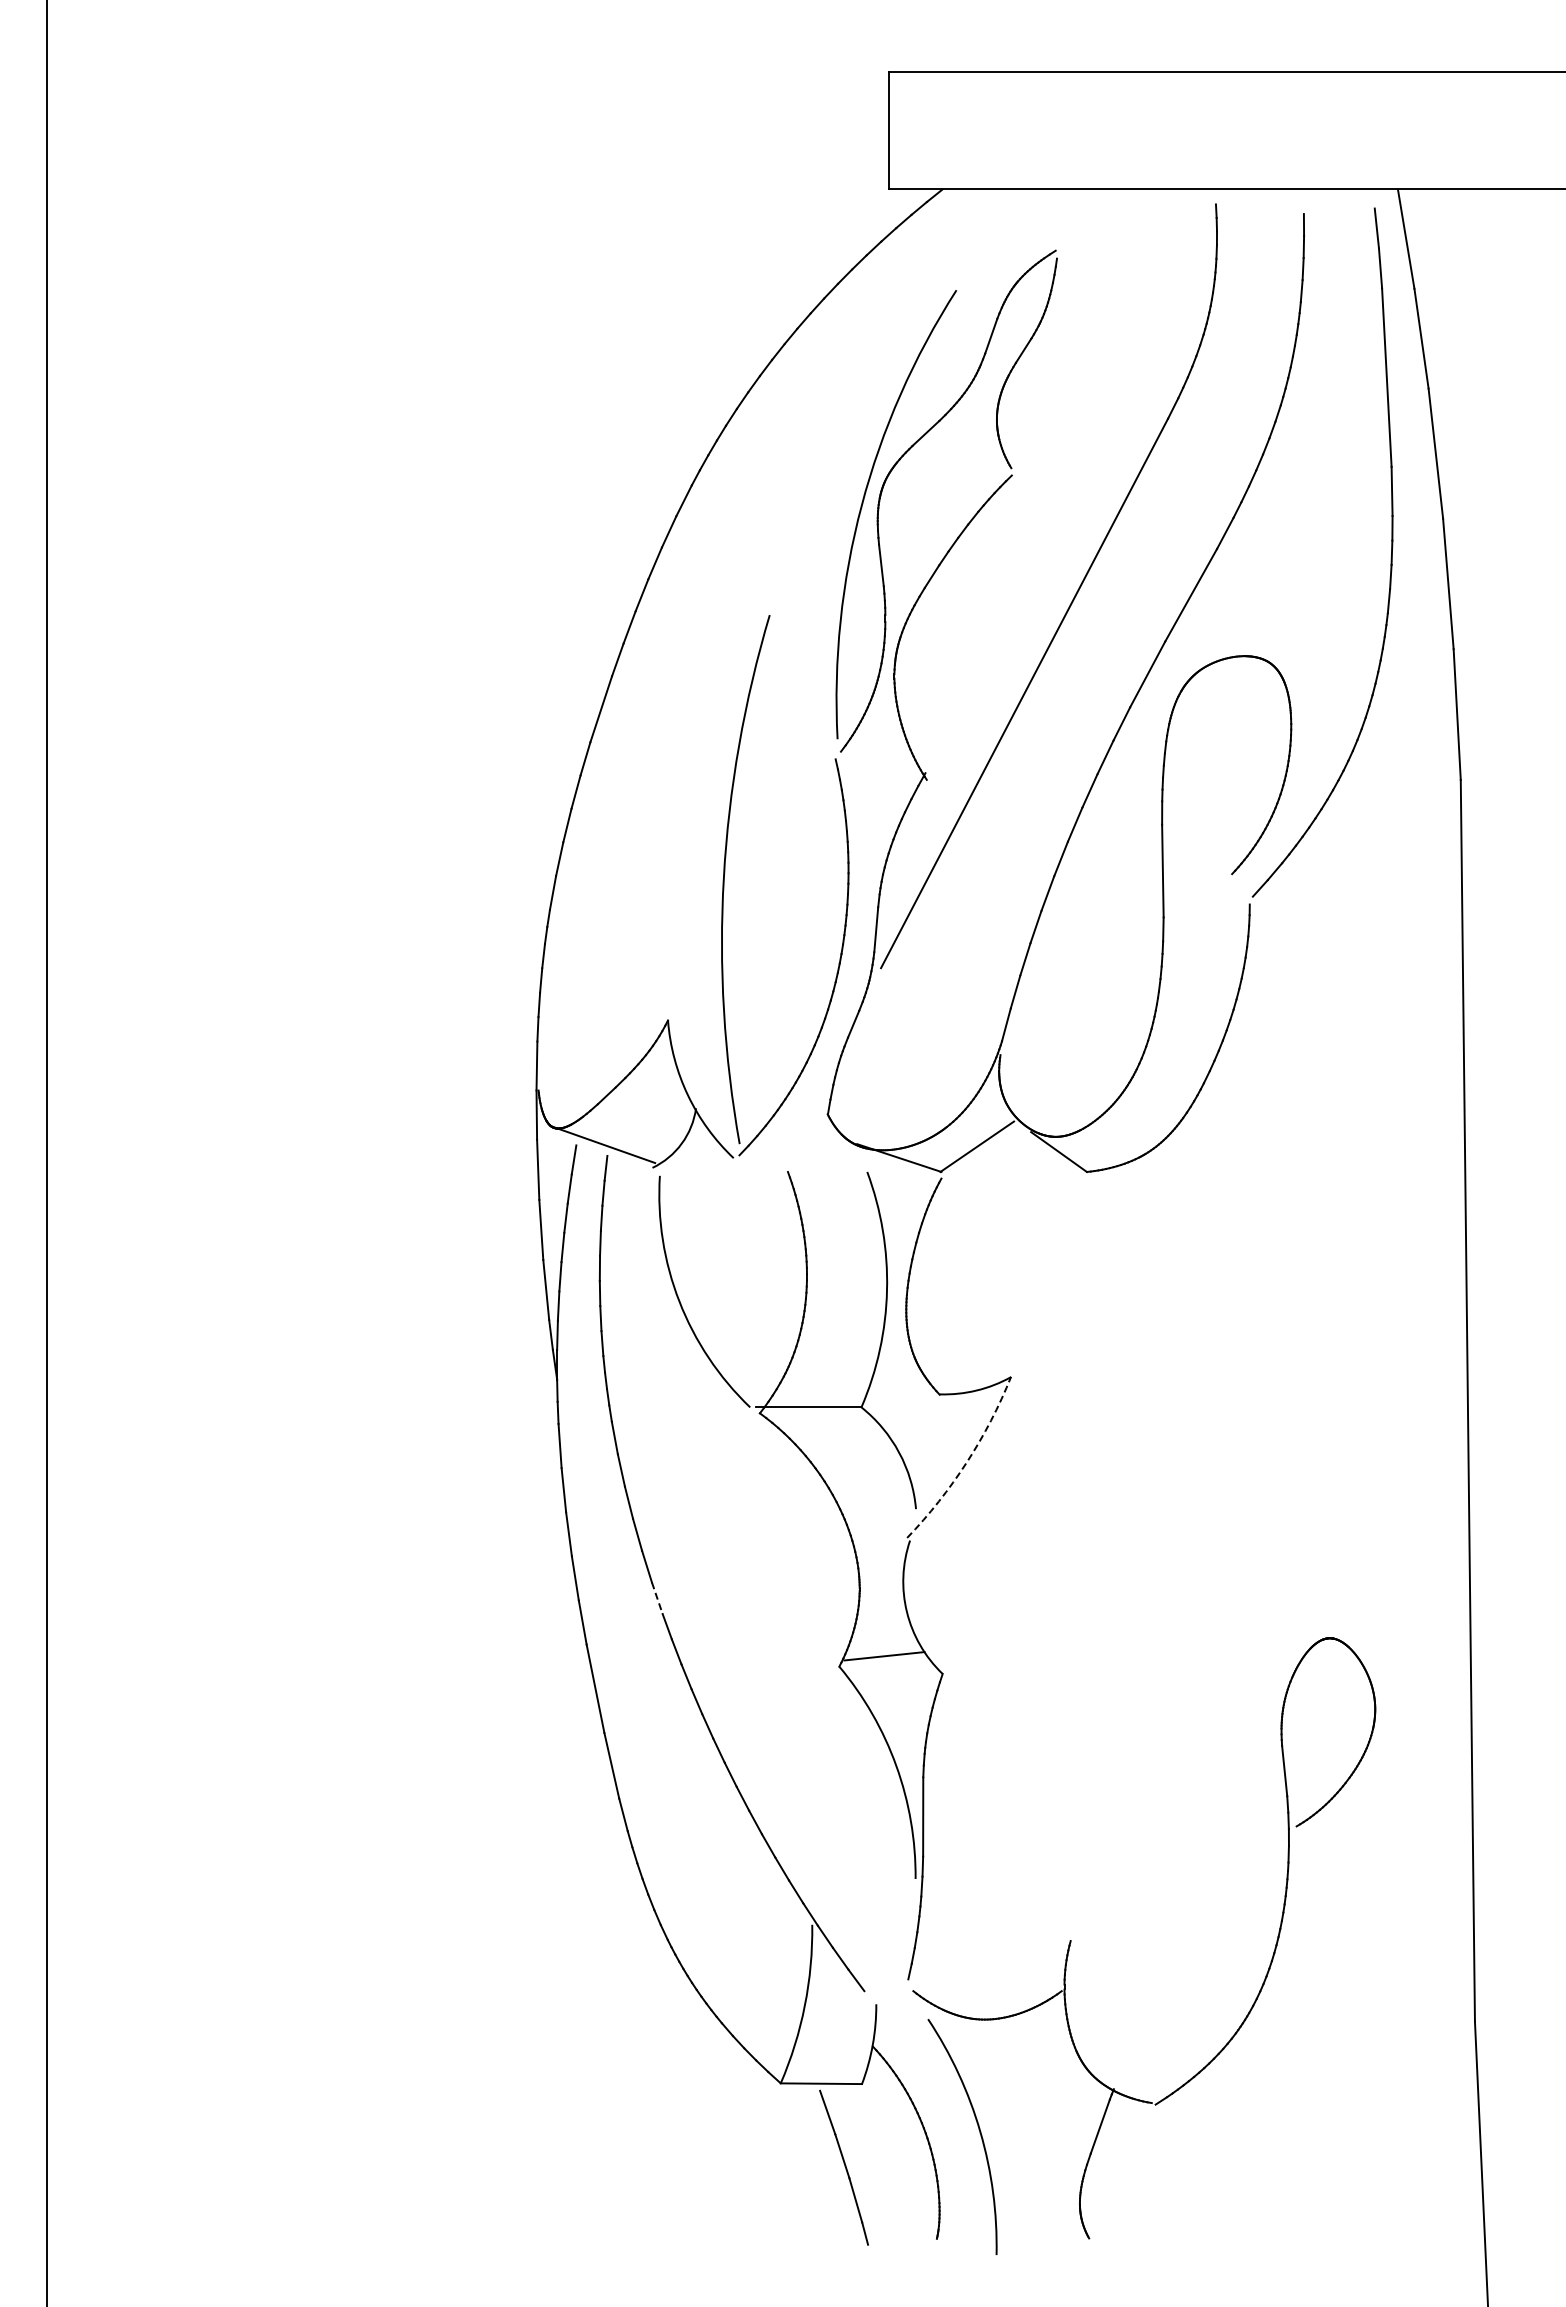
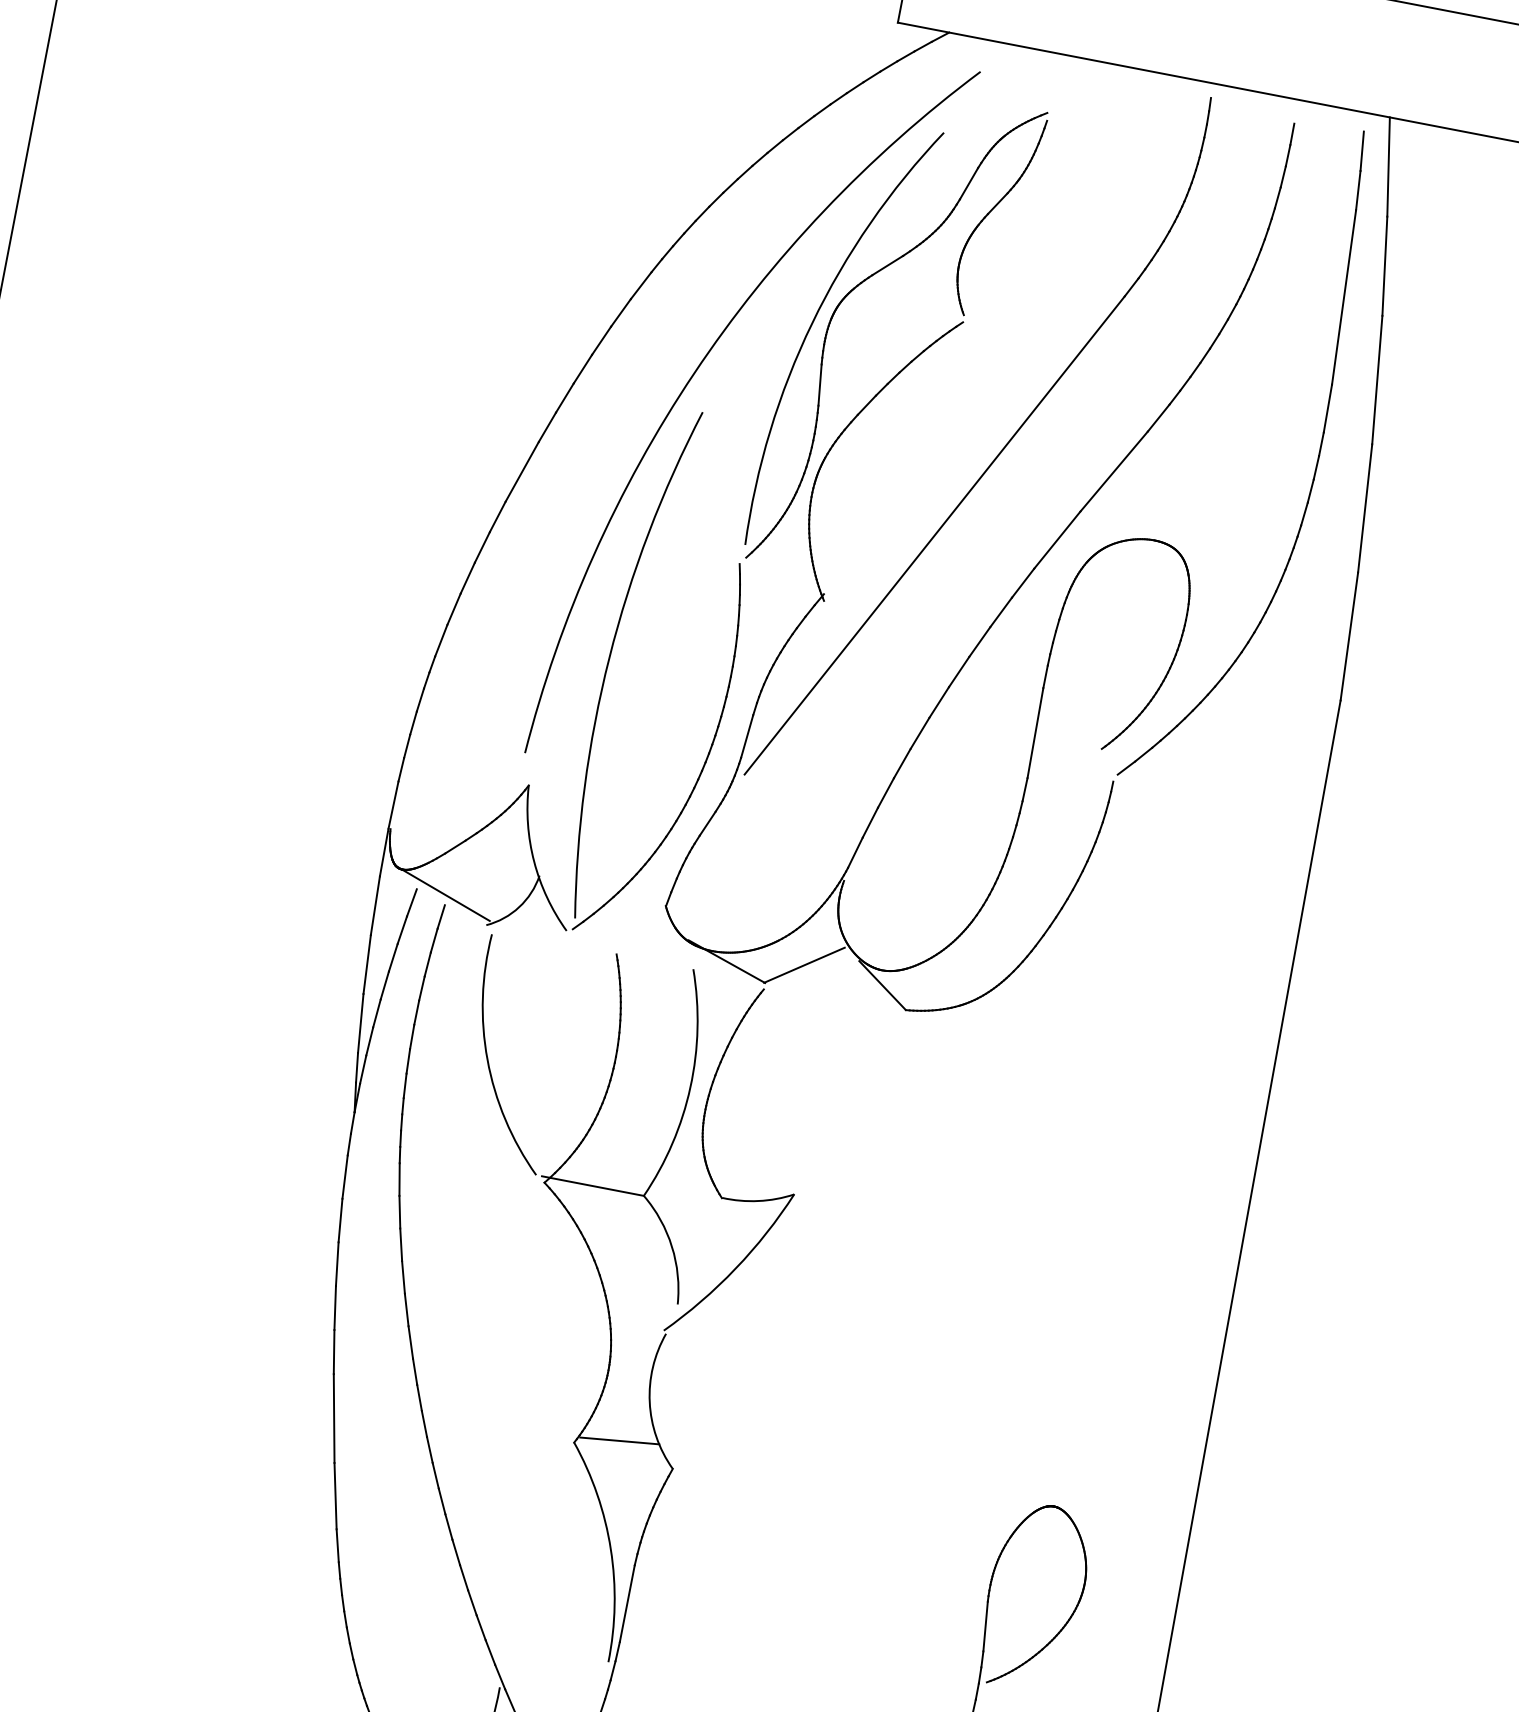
arc: (755, 577) -> (695, 373), added
arc: (966, 1462) -> (735, 1268), dashed -> solid
line: (657, 1598) -> (410, 1342), dashed -> solid

